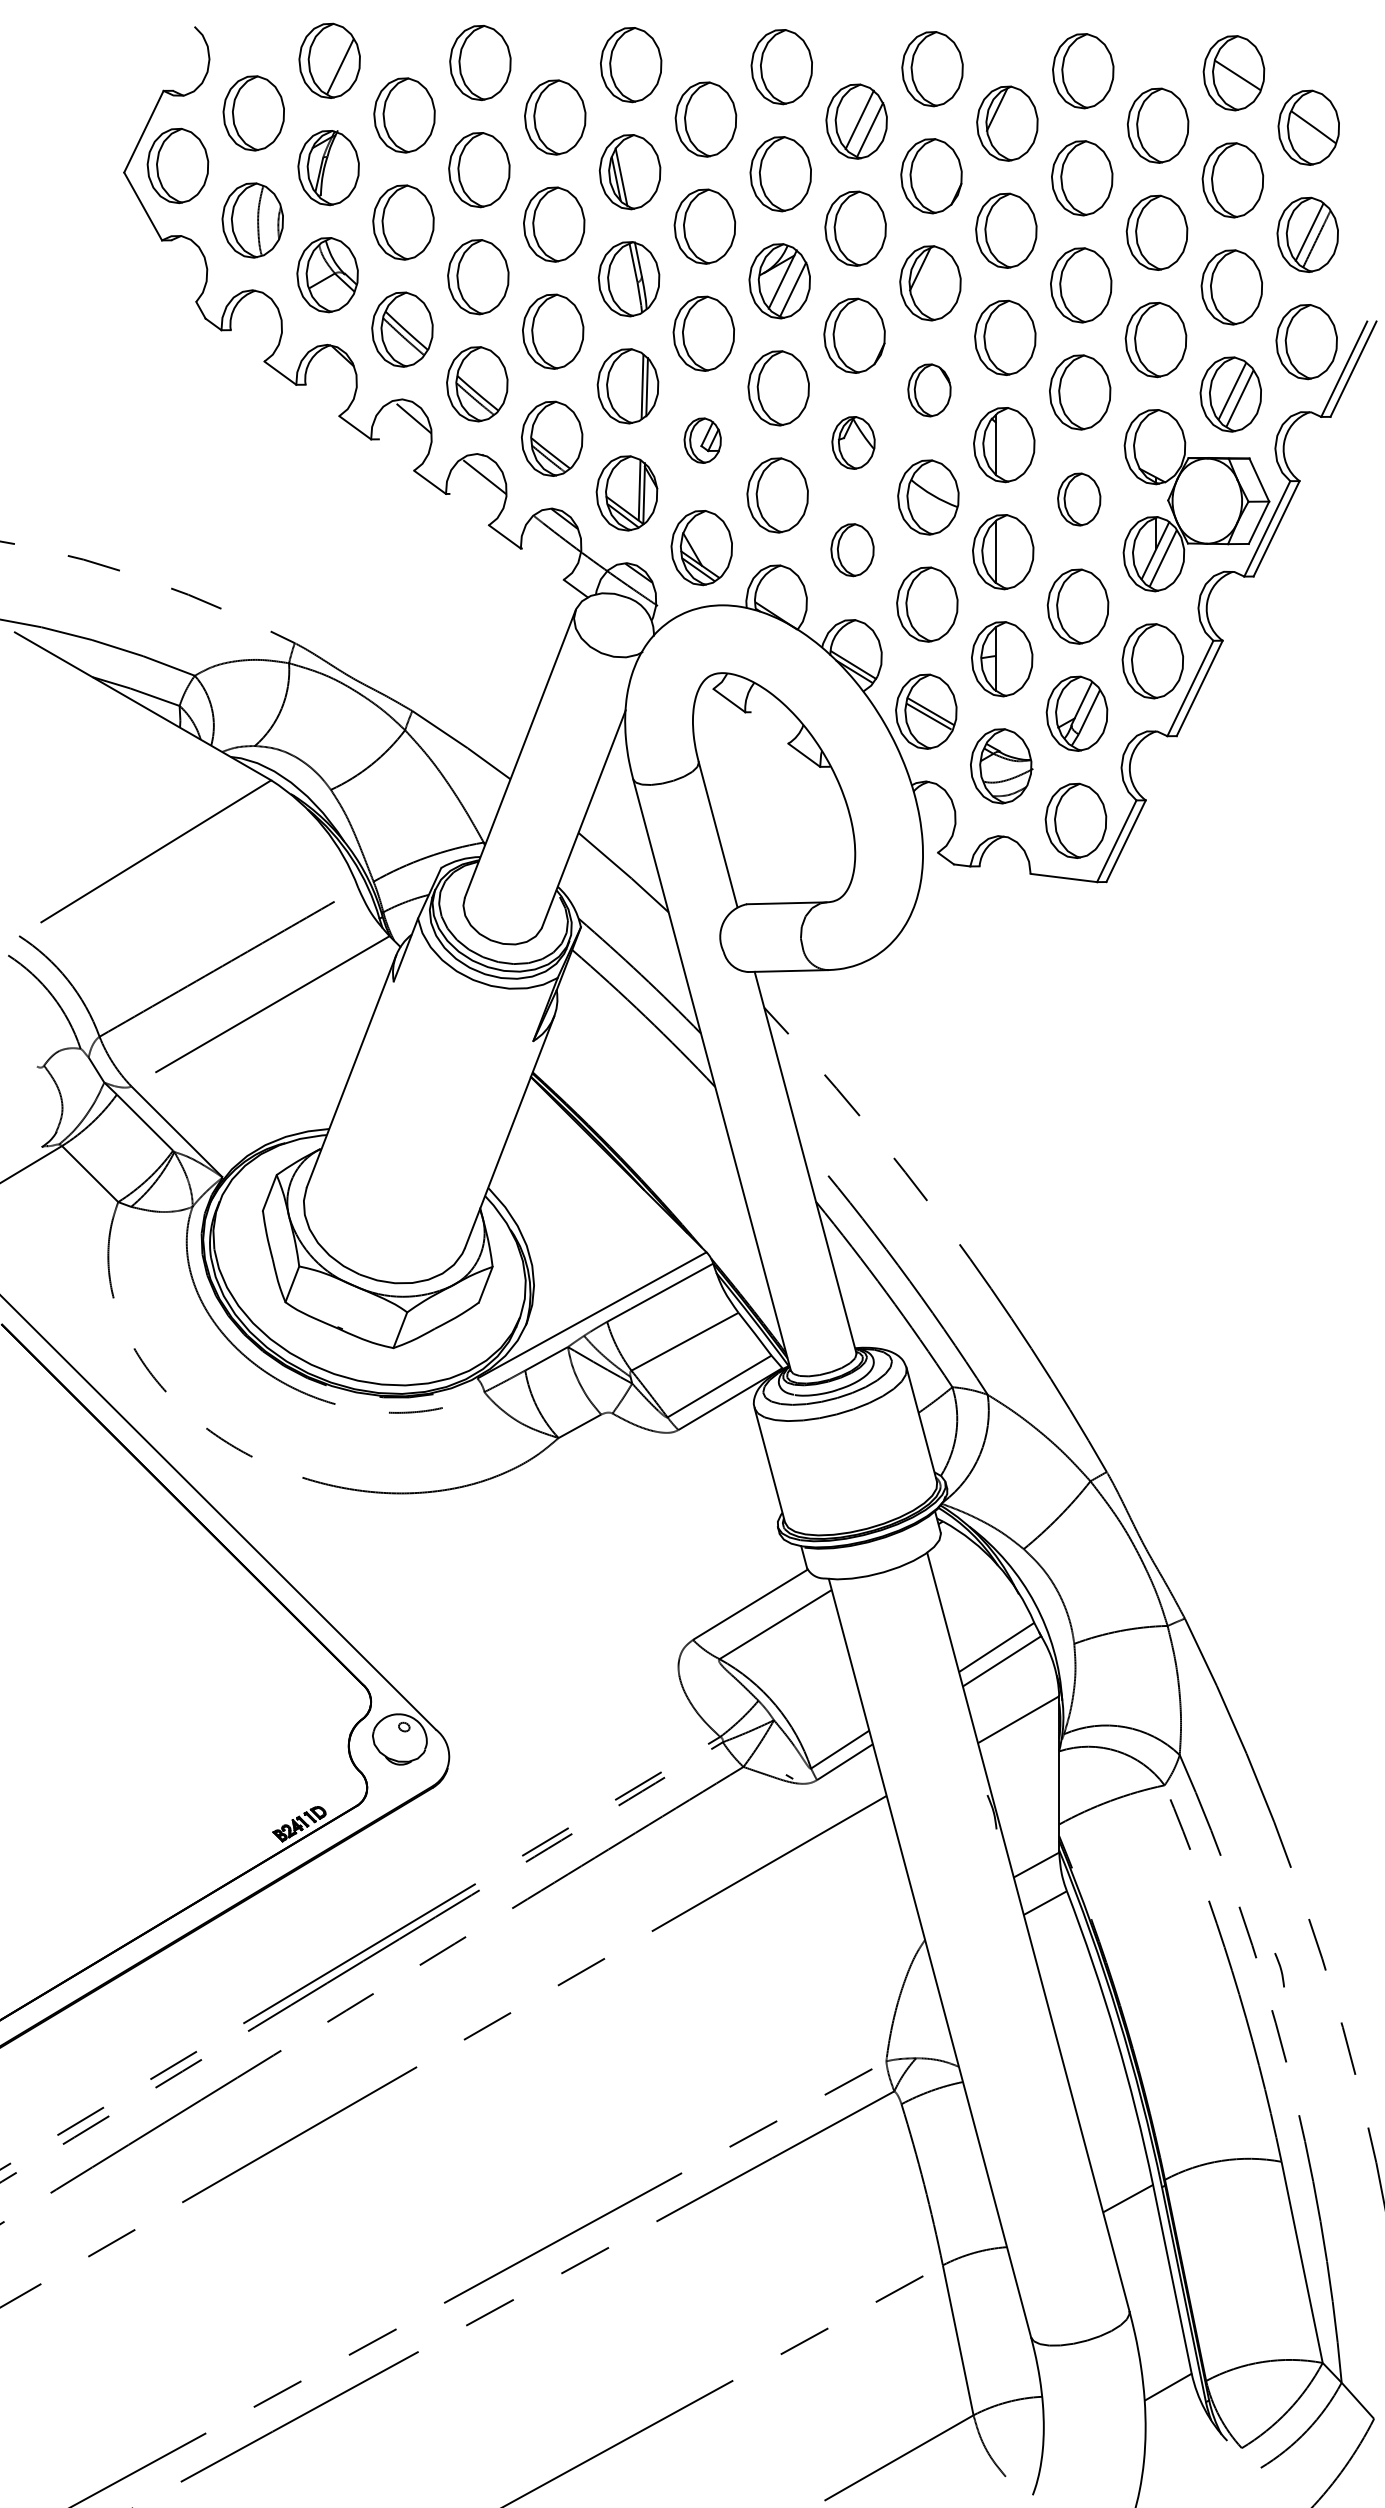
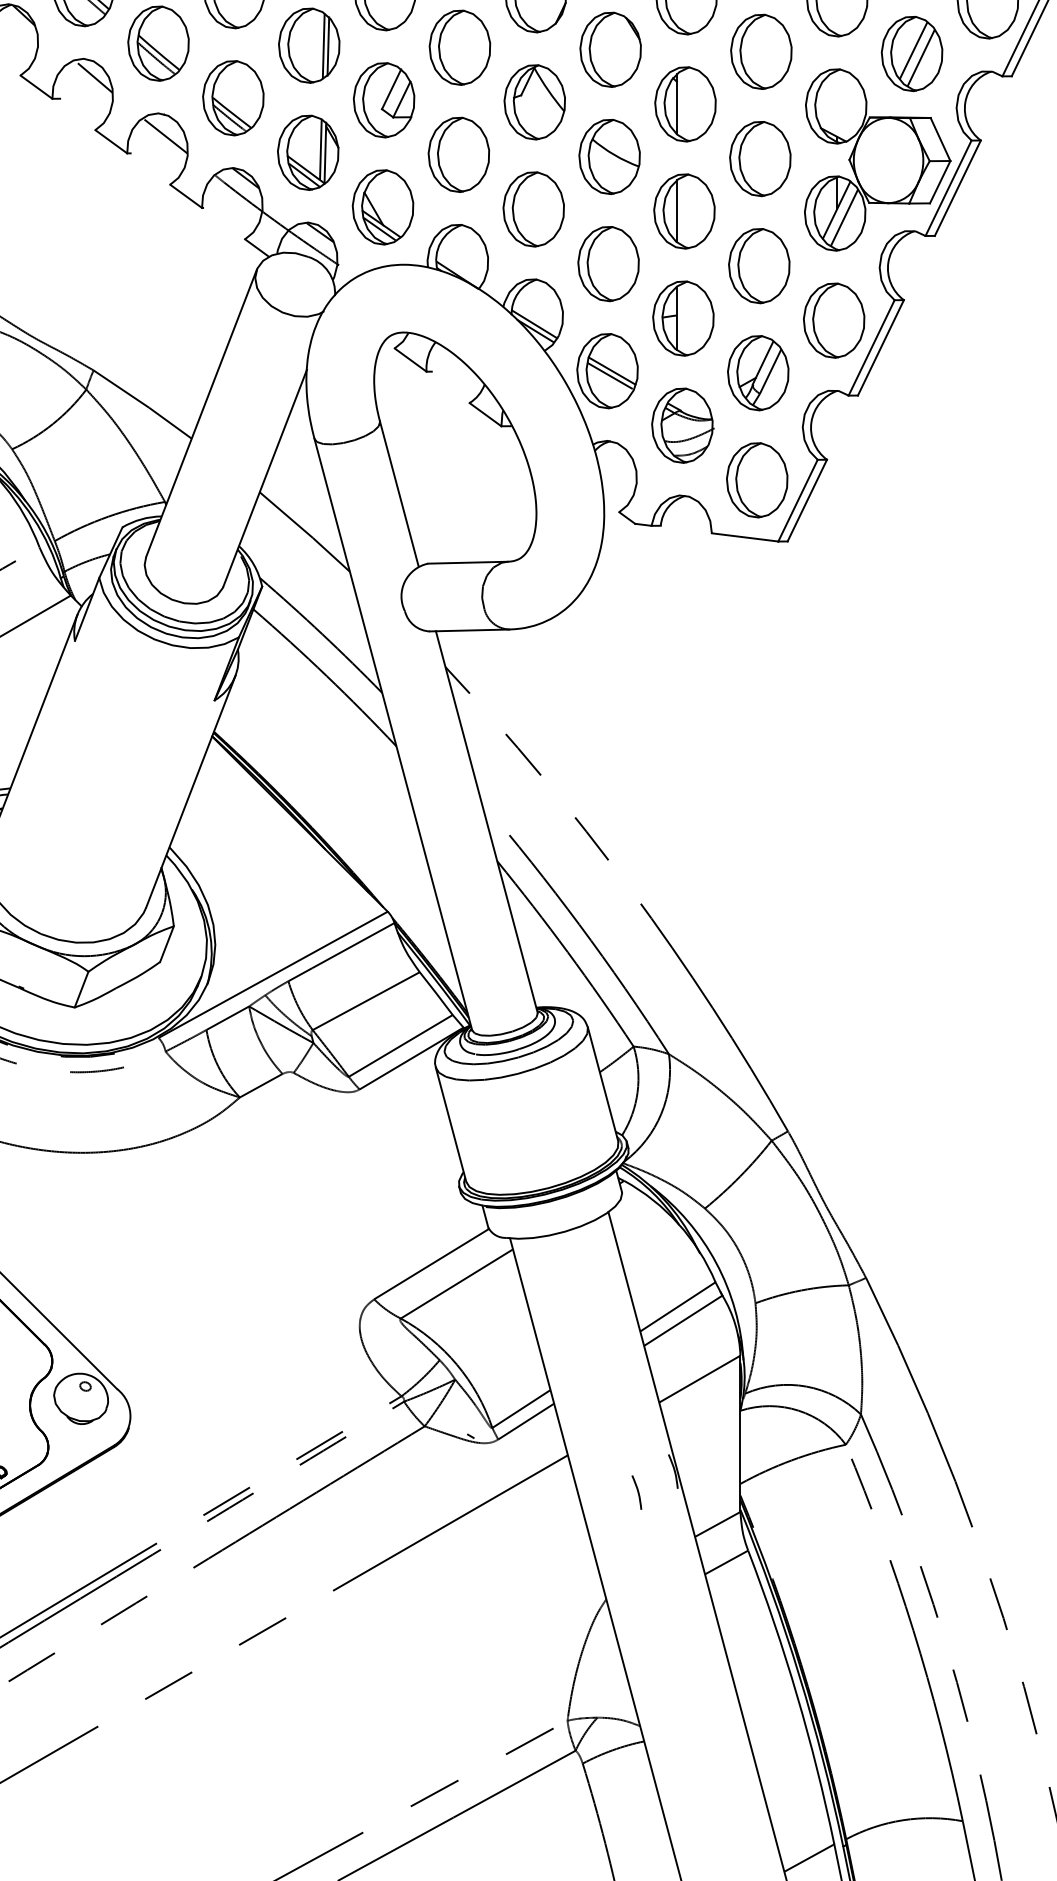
part: (929, 390) -> (610, 49), size x1.43
part: (702, 440) -> (383, 99), size x1.67
part: (853, 442) -> (534, 101), size x1.43
part: (1079, 499) -> (760, 158), size x1.43
part: (852, 550) -> (533, 209), size x1.43
curve: (1280, 1970) -> (637, 1492), moved

